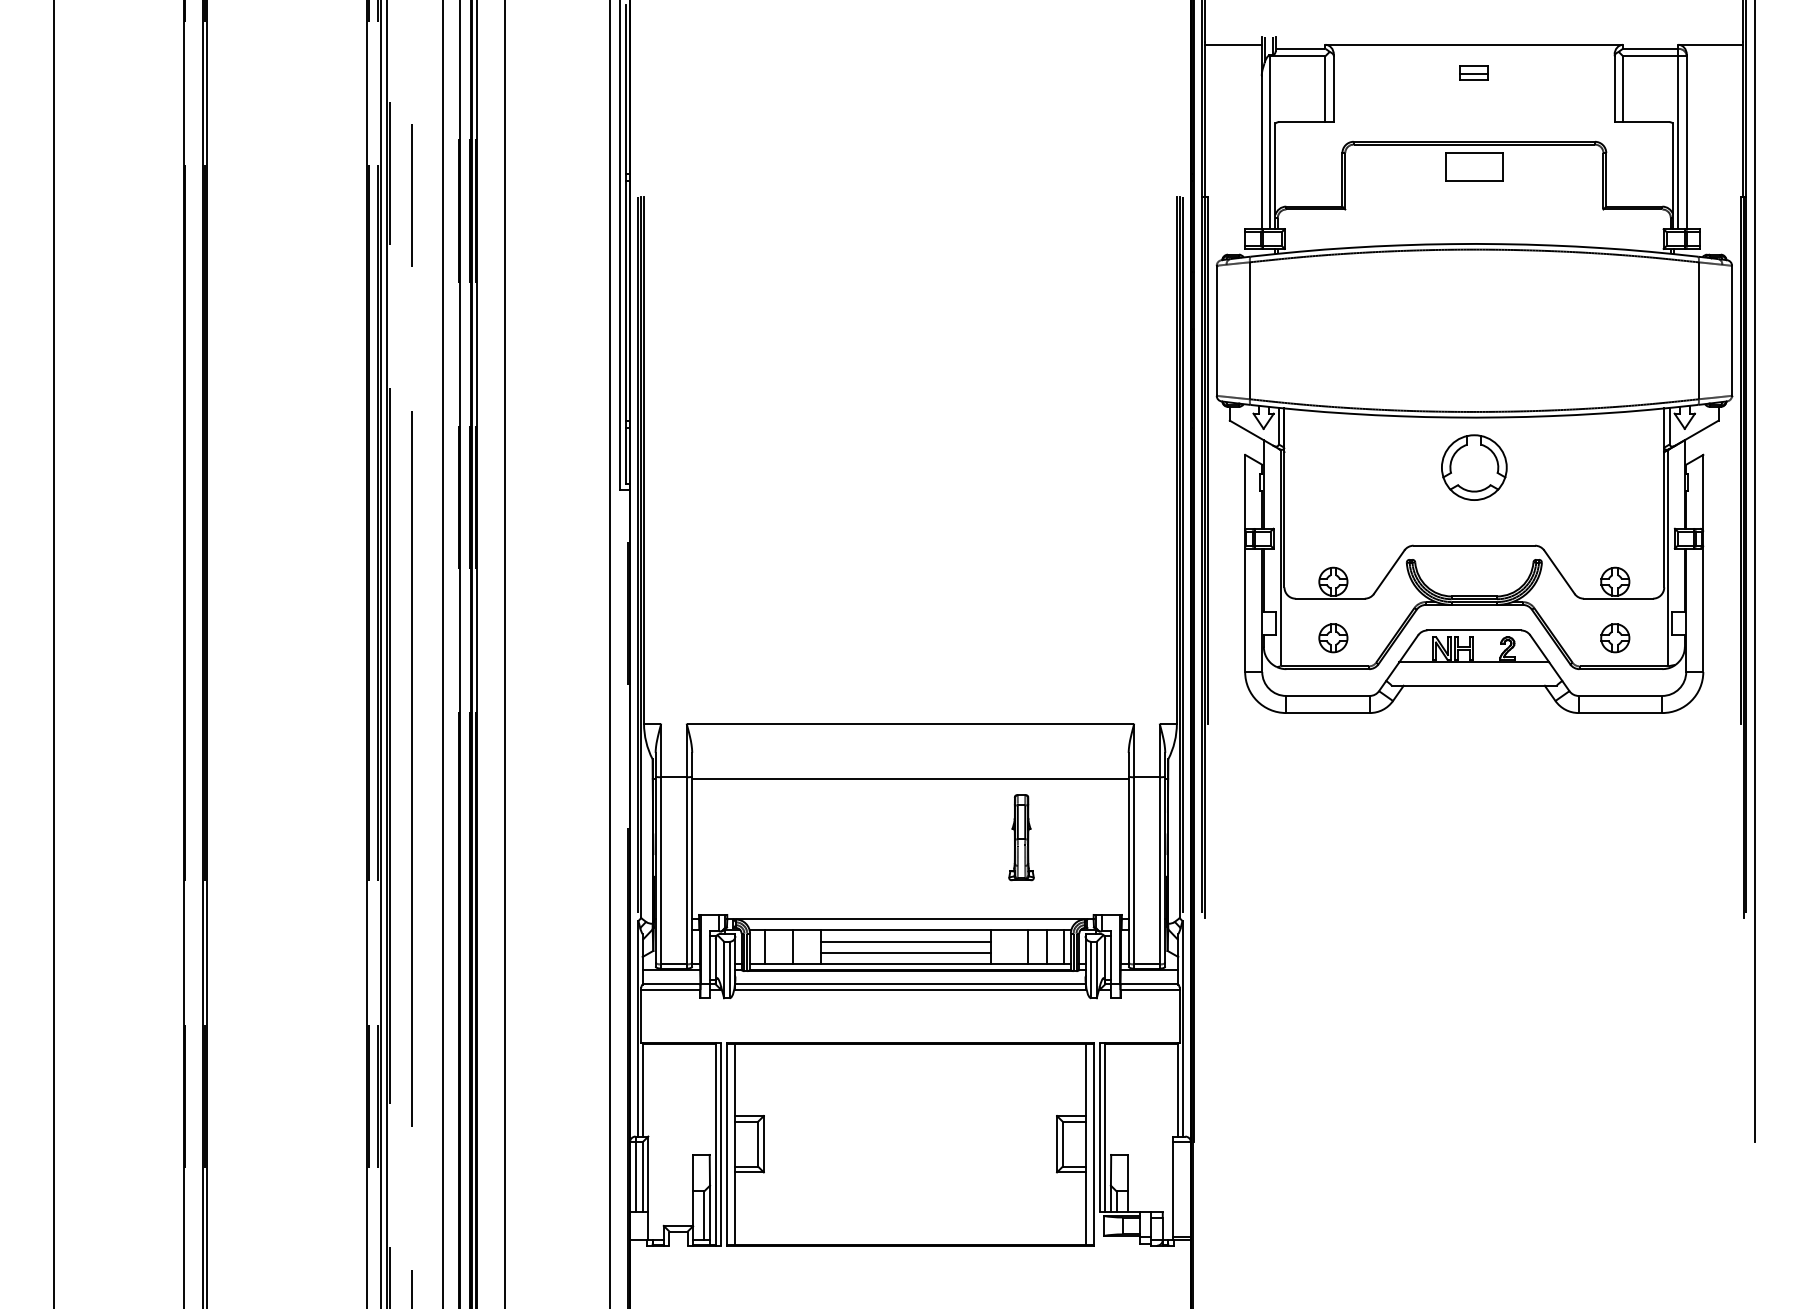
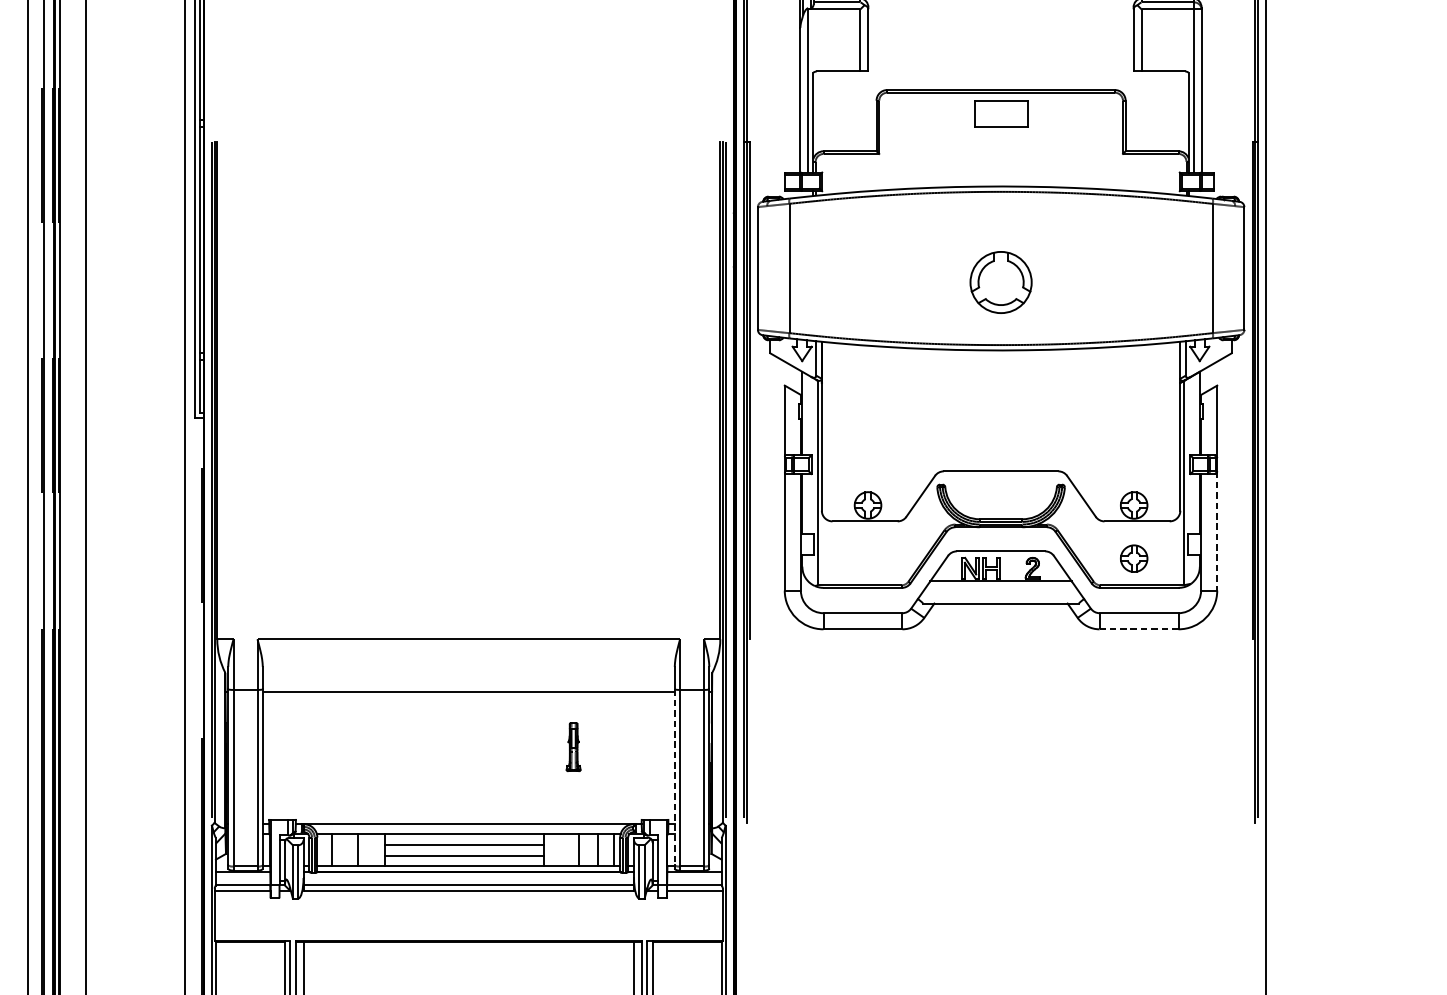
part: (1473, 72) -> (1000, 24), removed
part: (1474, 467) -> (1001, 282), moved
line: (1703, 609) -> (1217, 531), solid -> dashed
part: (1333, 638) -> (868, 558), removed
line: (1620, 713) -> (1139, 629), solid -> dashed
part: (1021, 837) -> (573, 746), size x0.6
line: (1128, 870) -> (674, 777), solid -> dashed

